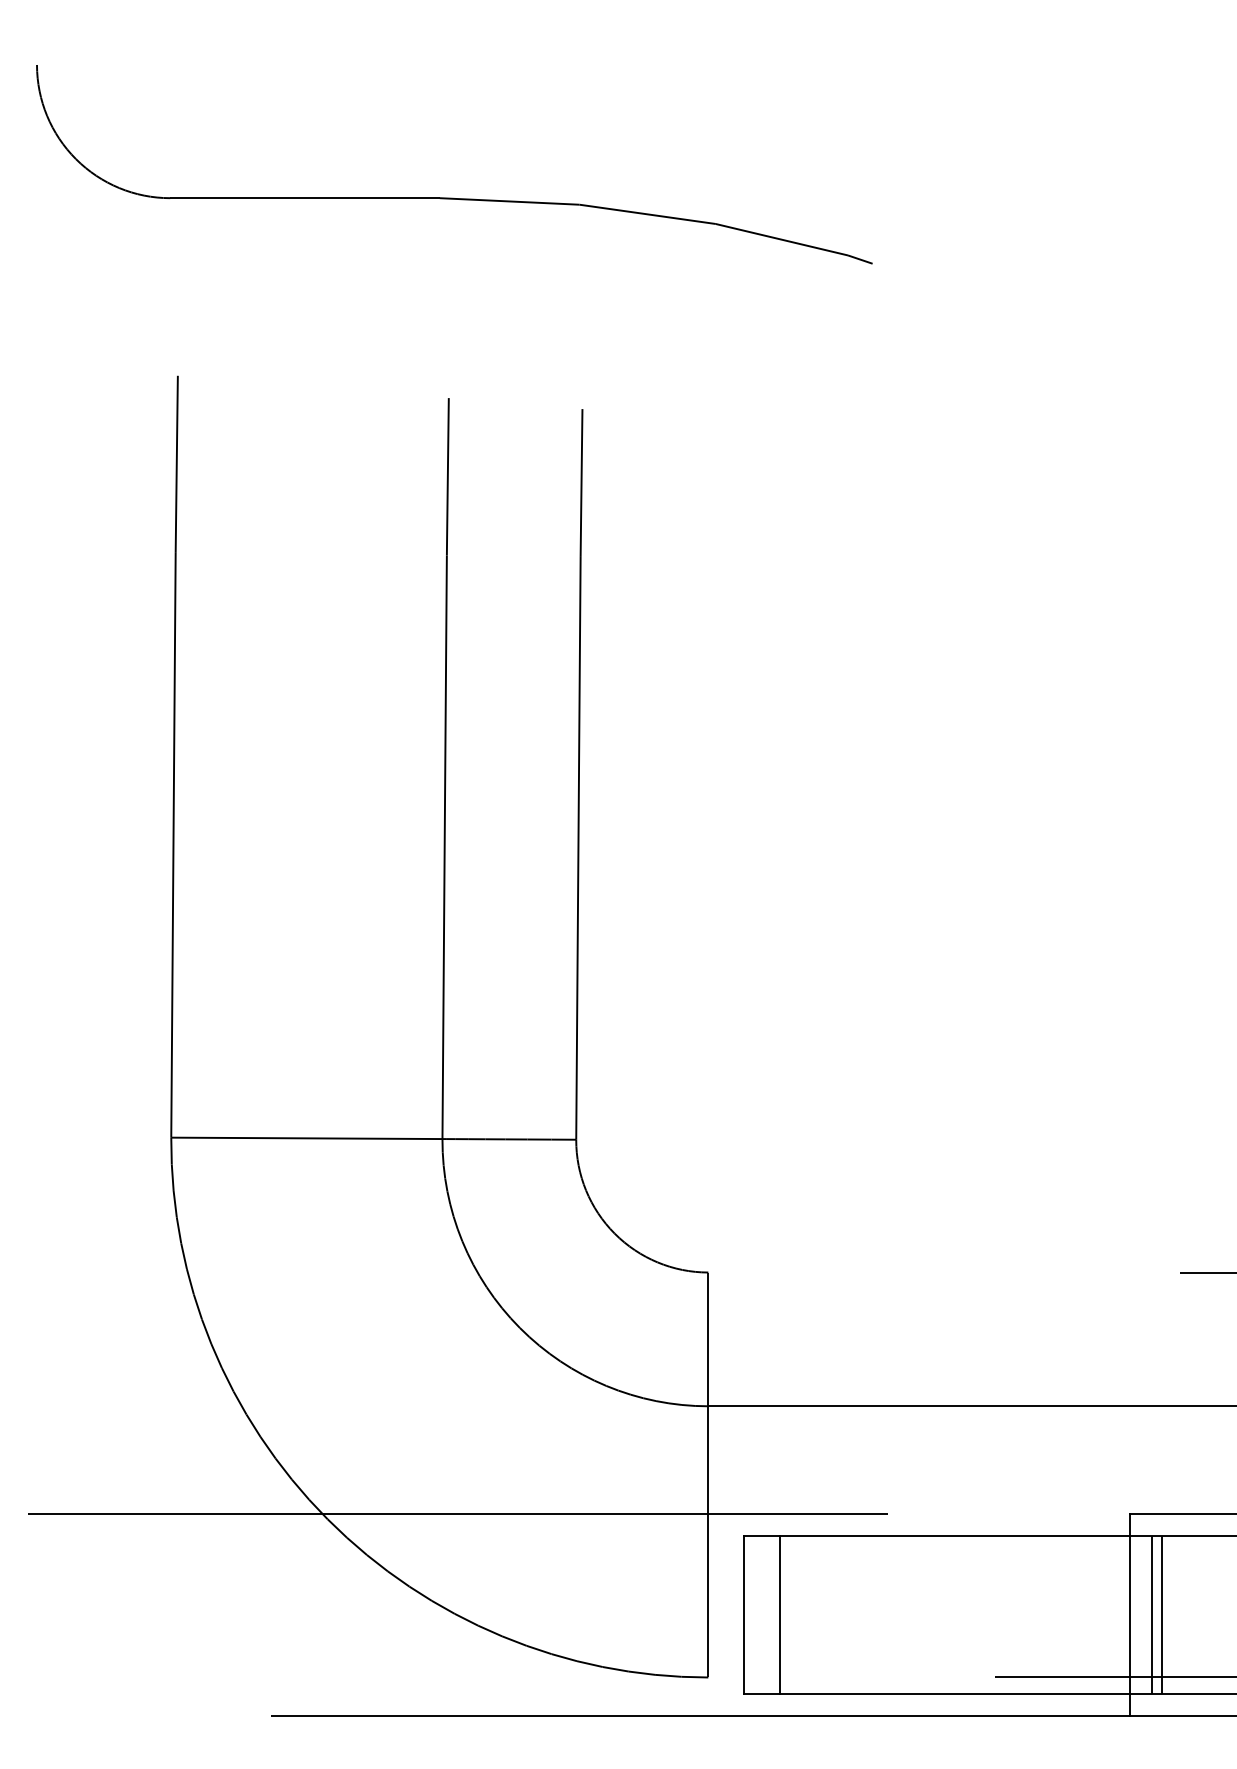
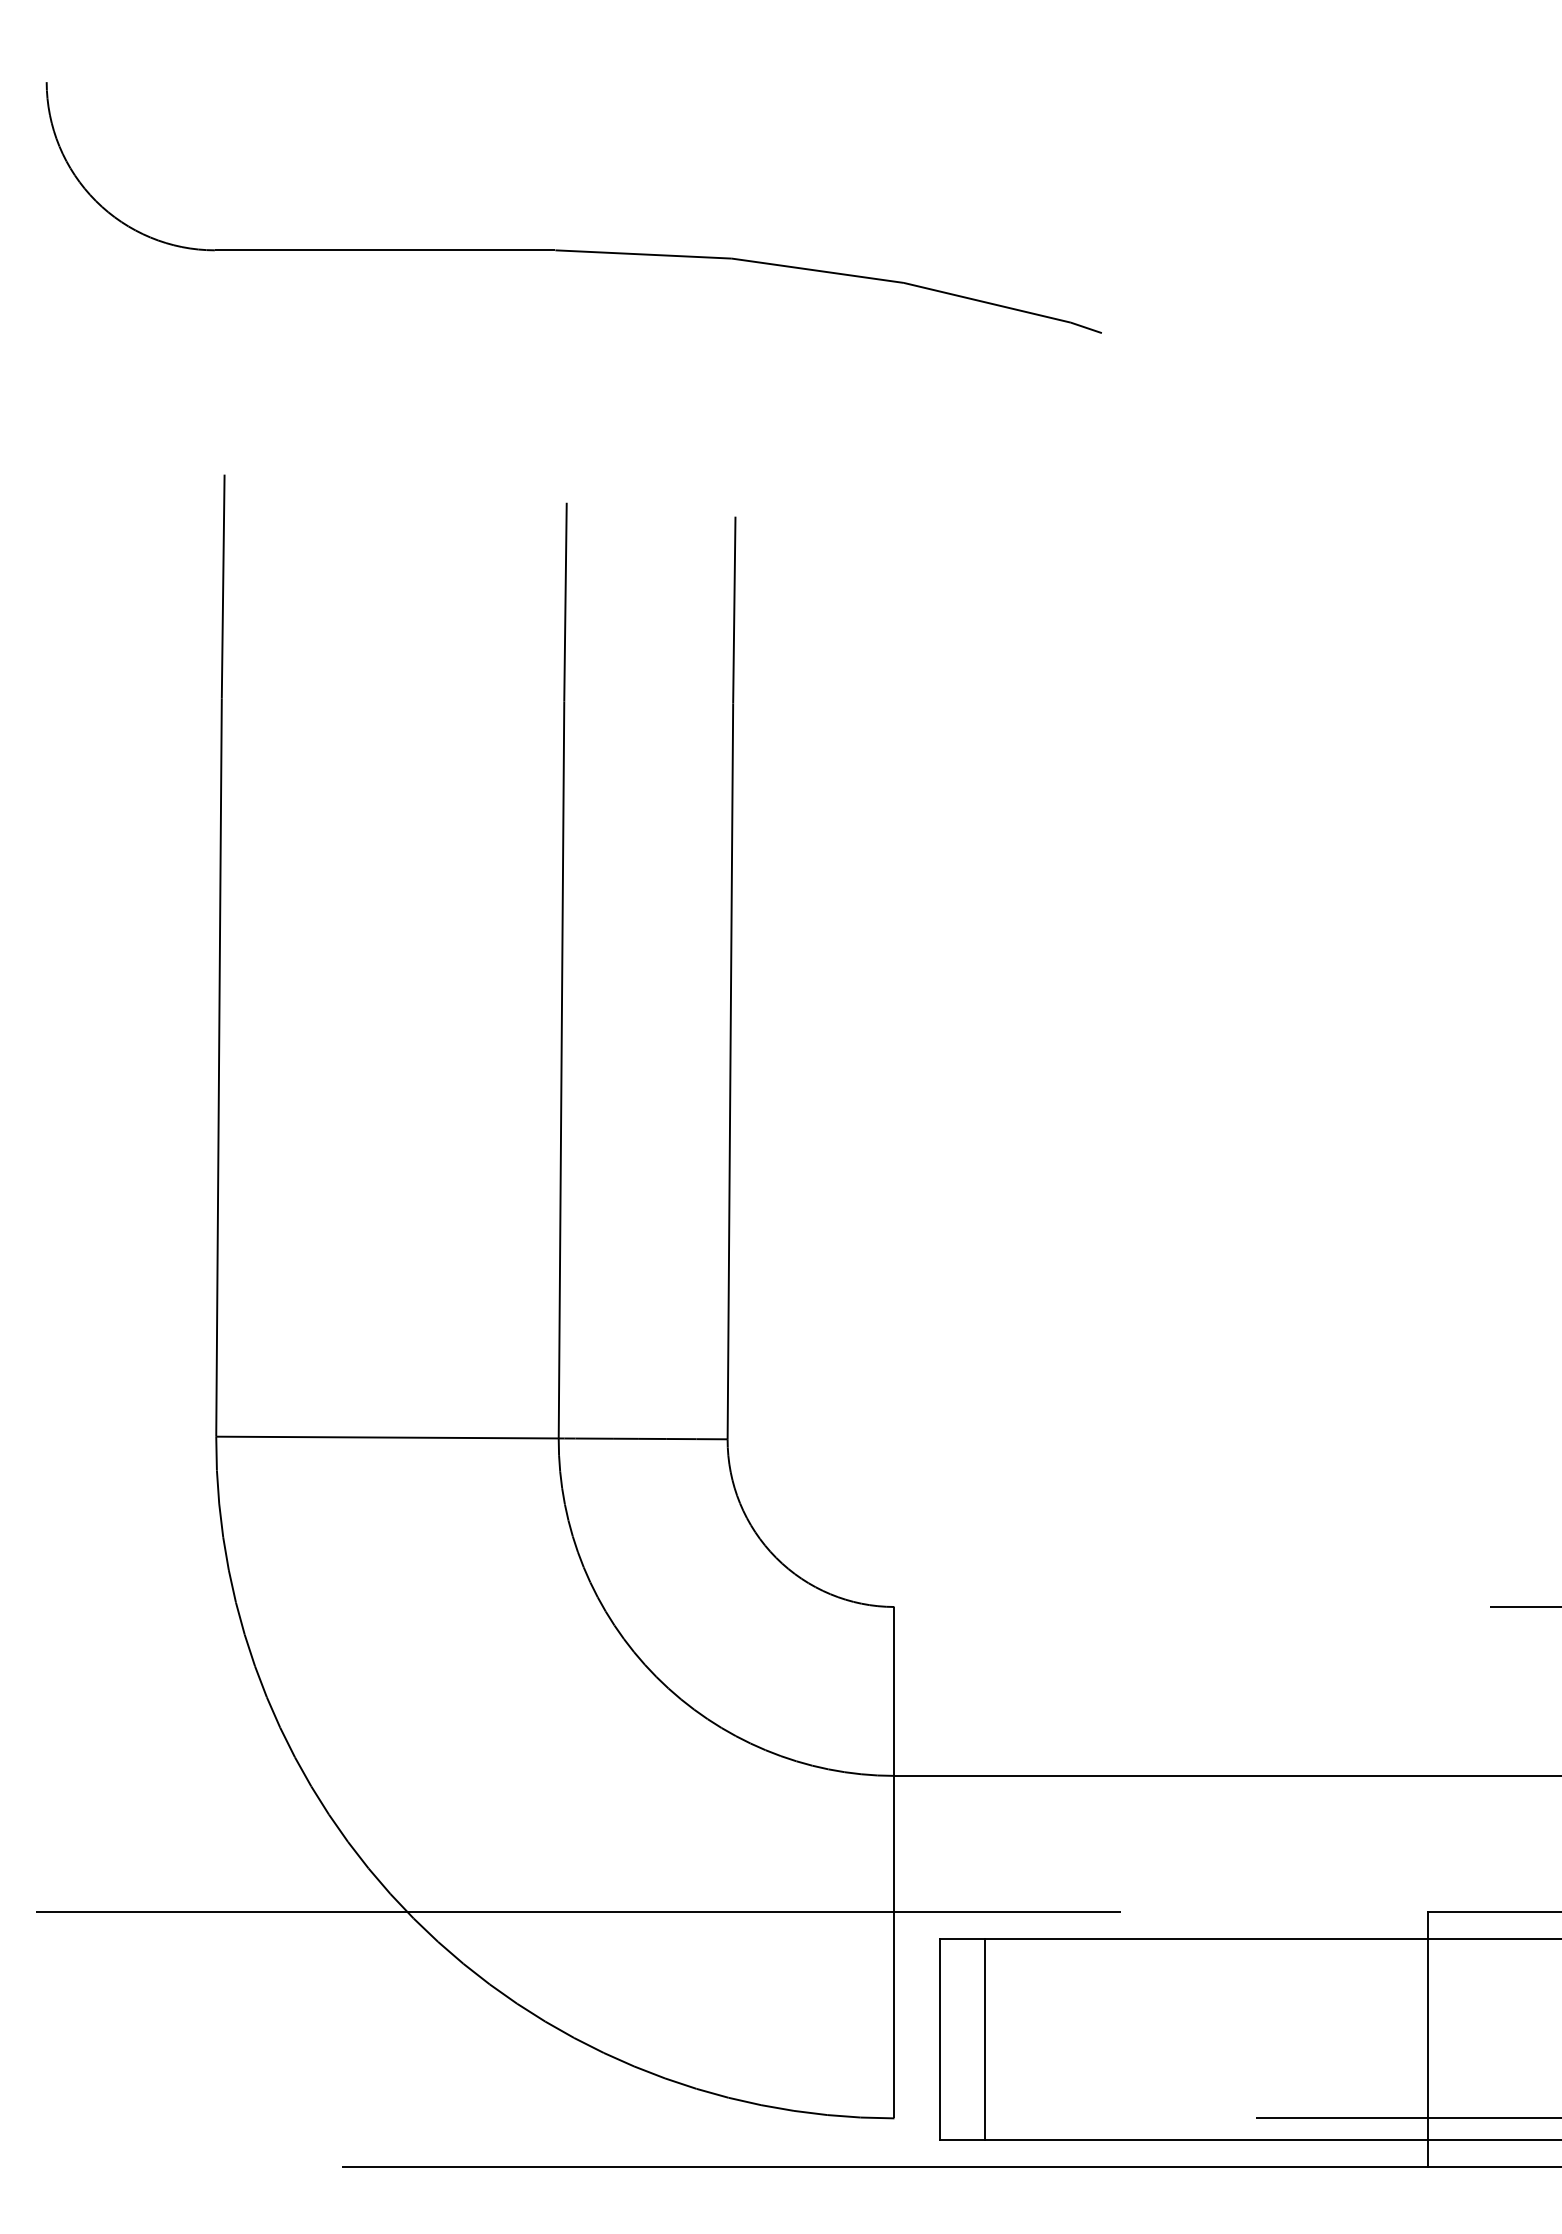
line: (1151, 1615) -> (1454, 2039), removed
line: (1162, 1615) -> (1467, 2039), removed

